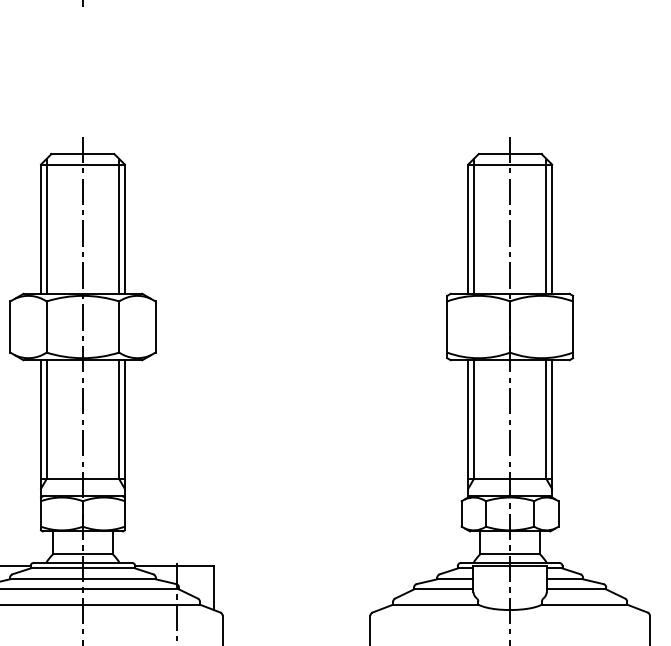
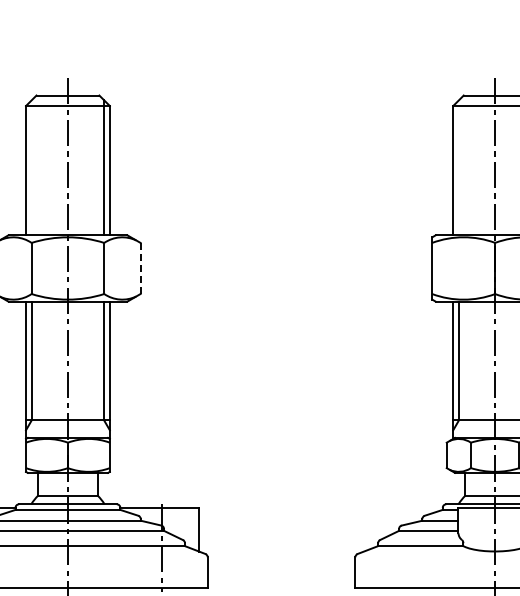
line: (46, 225) -> (31, 166), removed
line: (473, 225) -> (458, 166), removed
line: (155, 327) -> (140, 268), solid -> dashed

